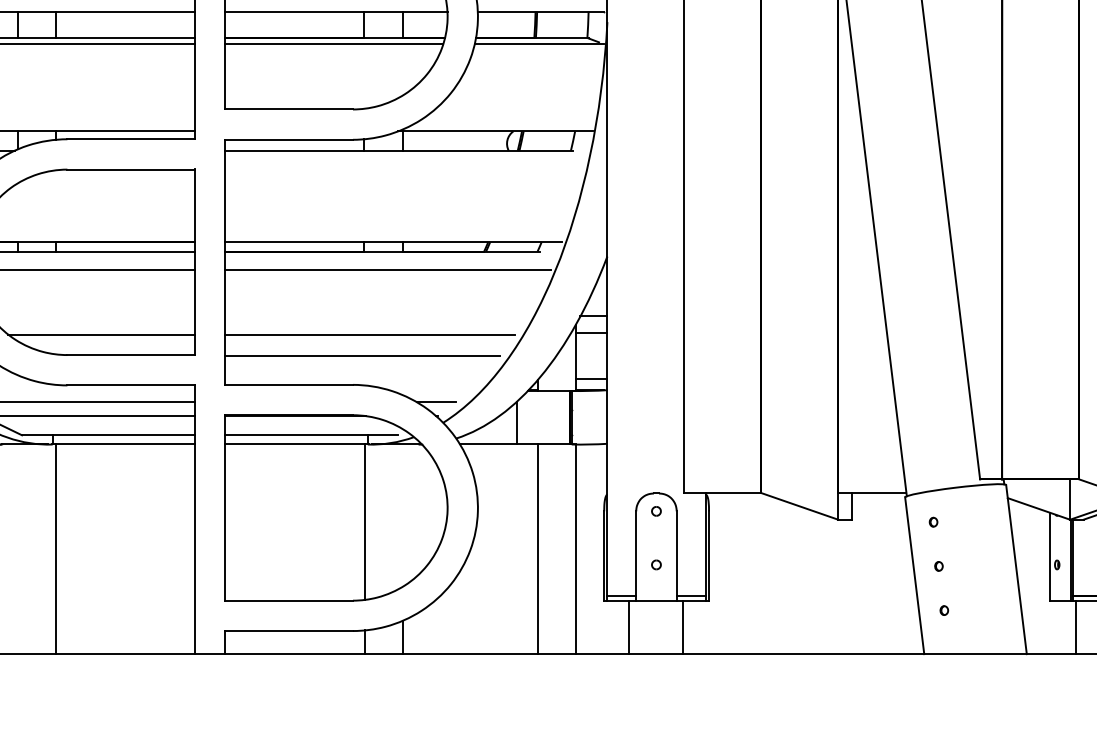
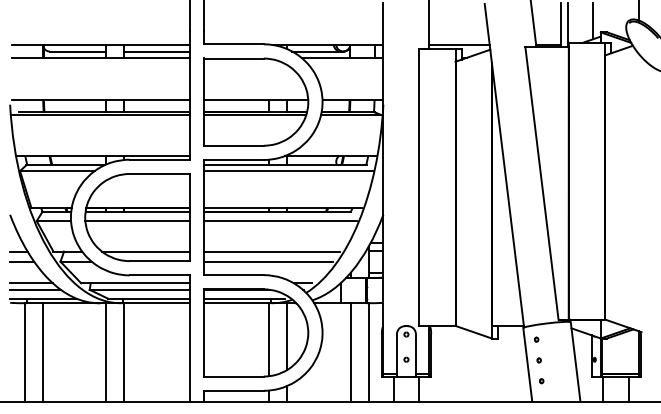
line: (405, 164) -> (288, 171), added
line: (403, 515) -> (287, 336), added
line: (18, 549) -> (106, 352), added

